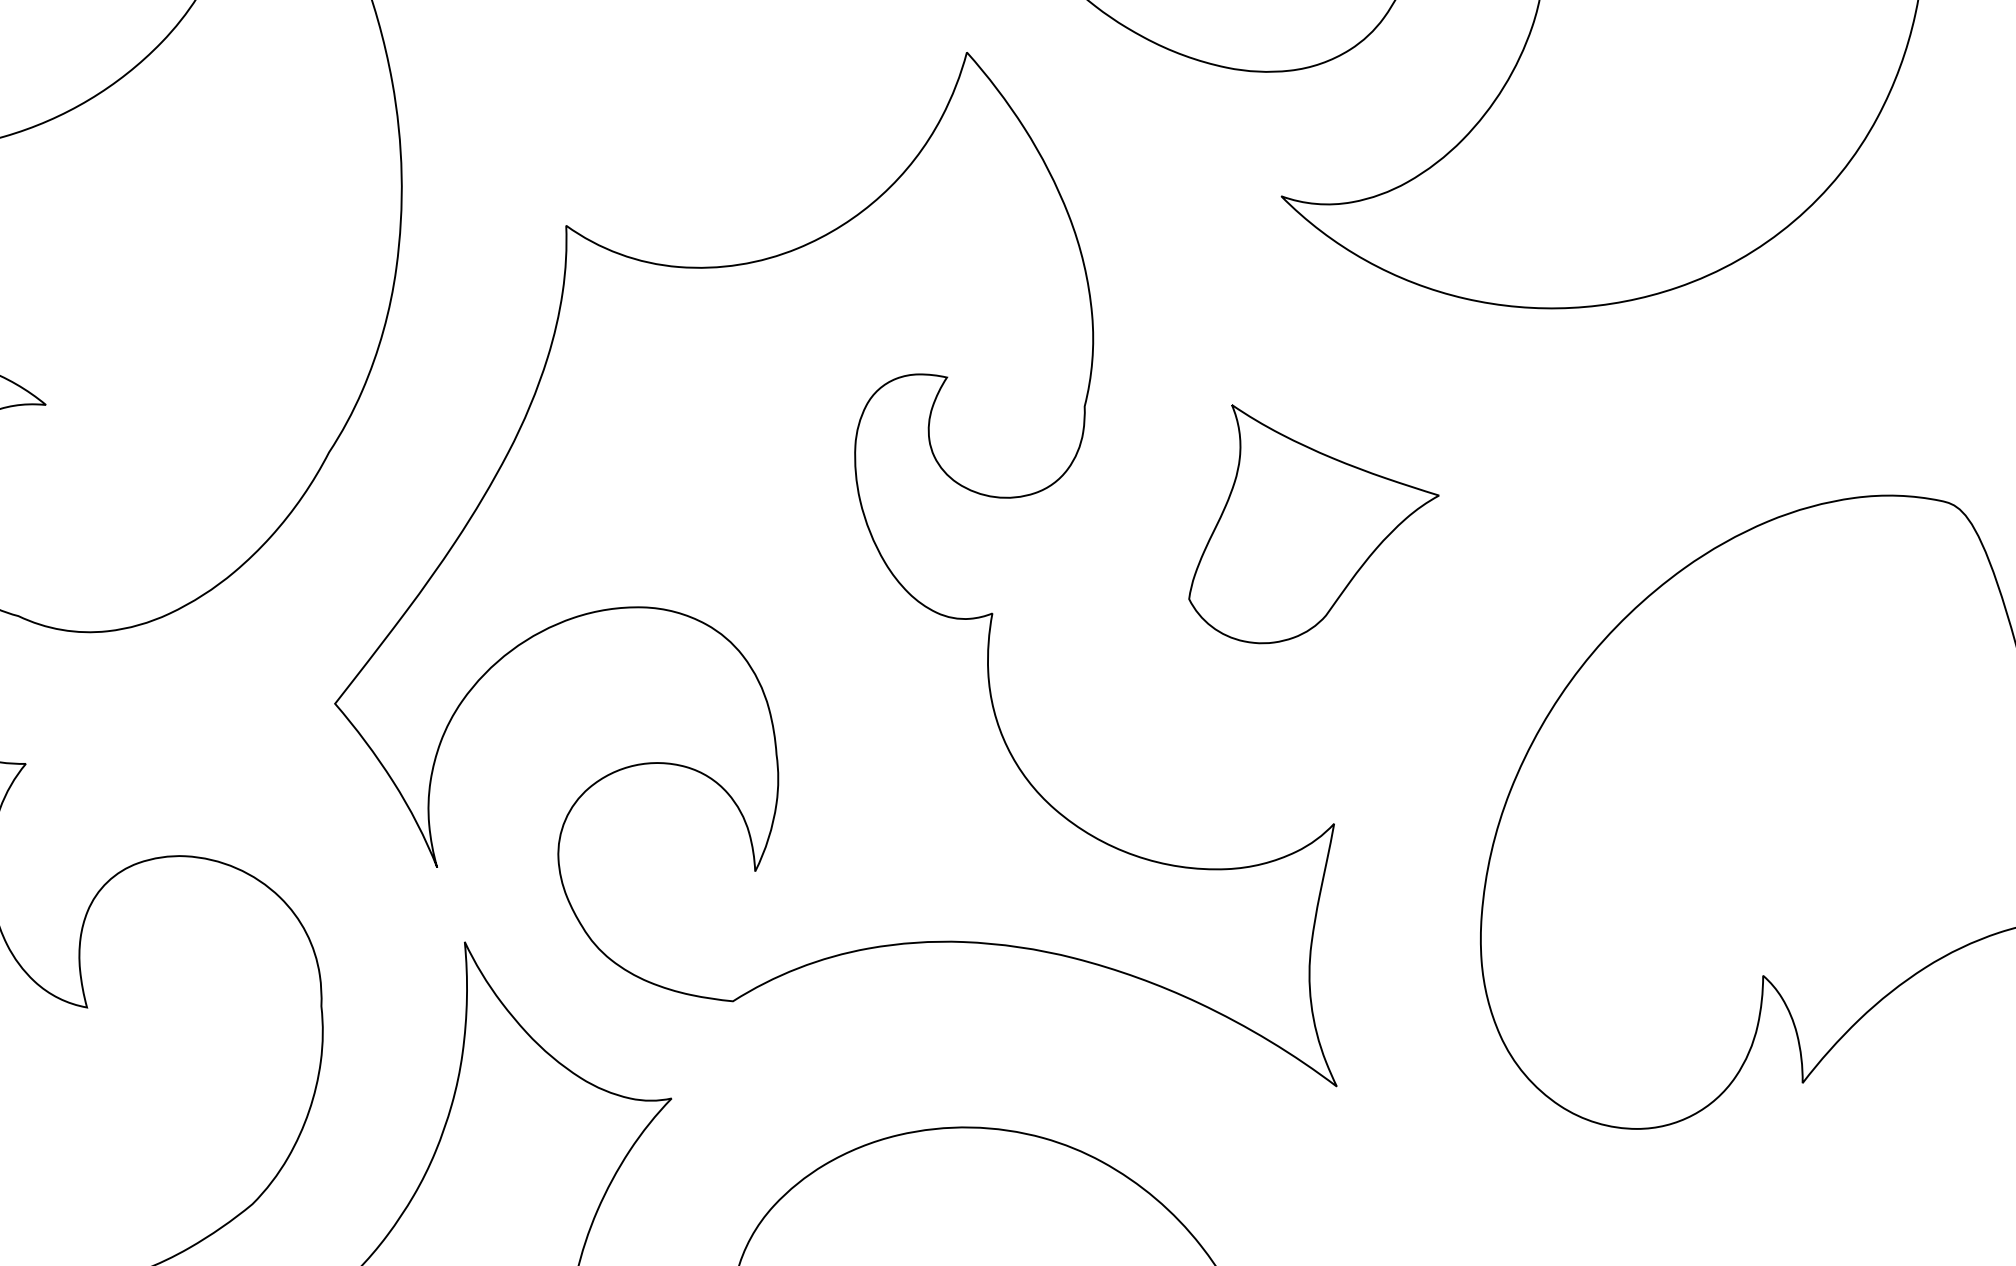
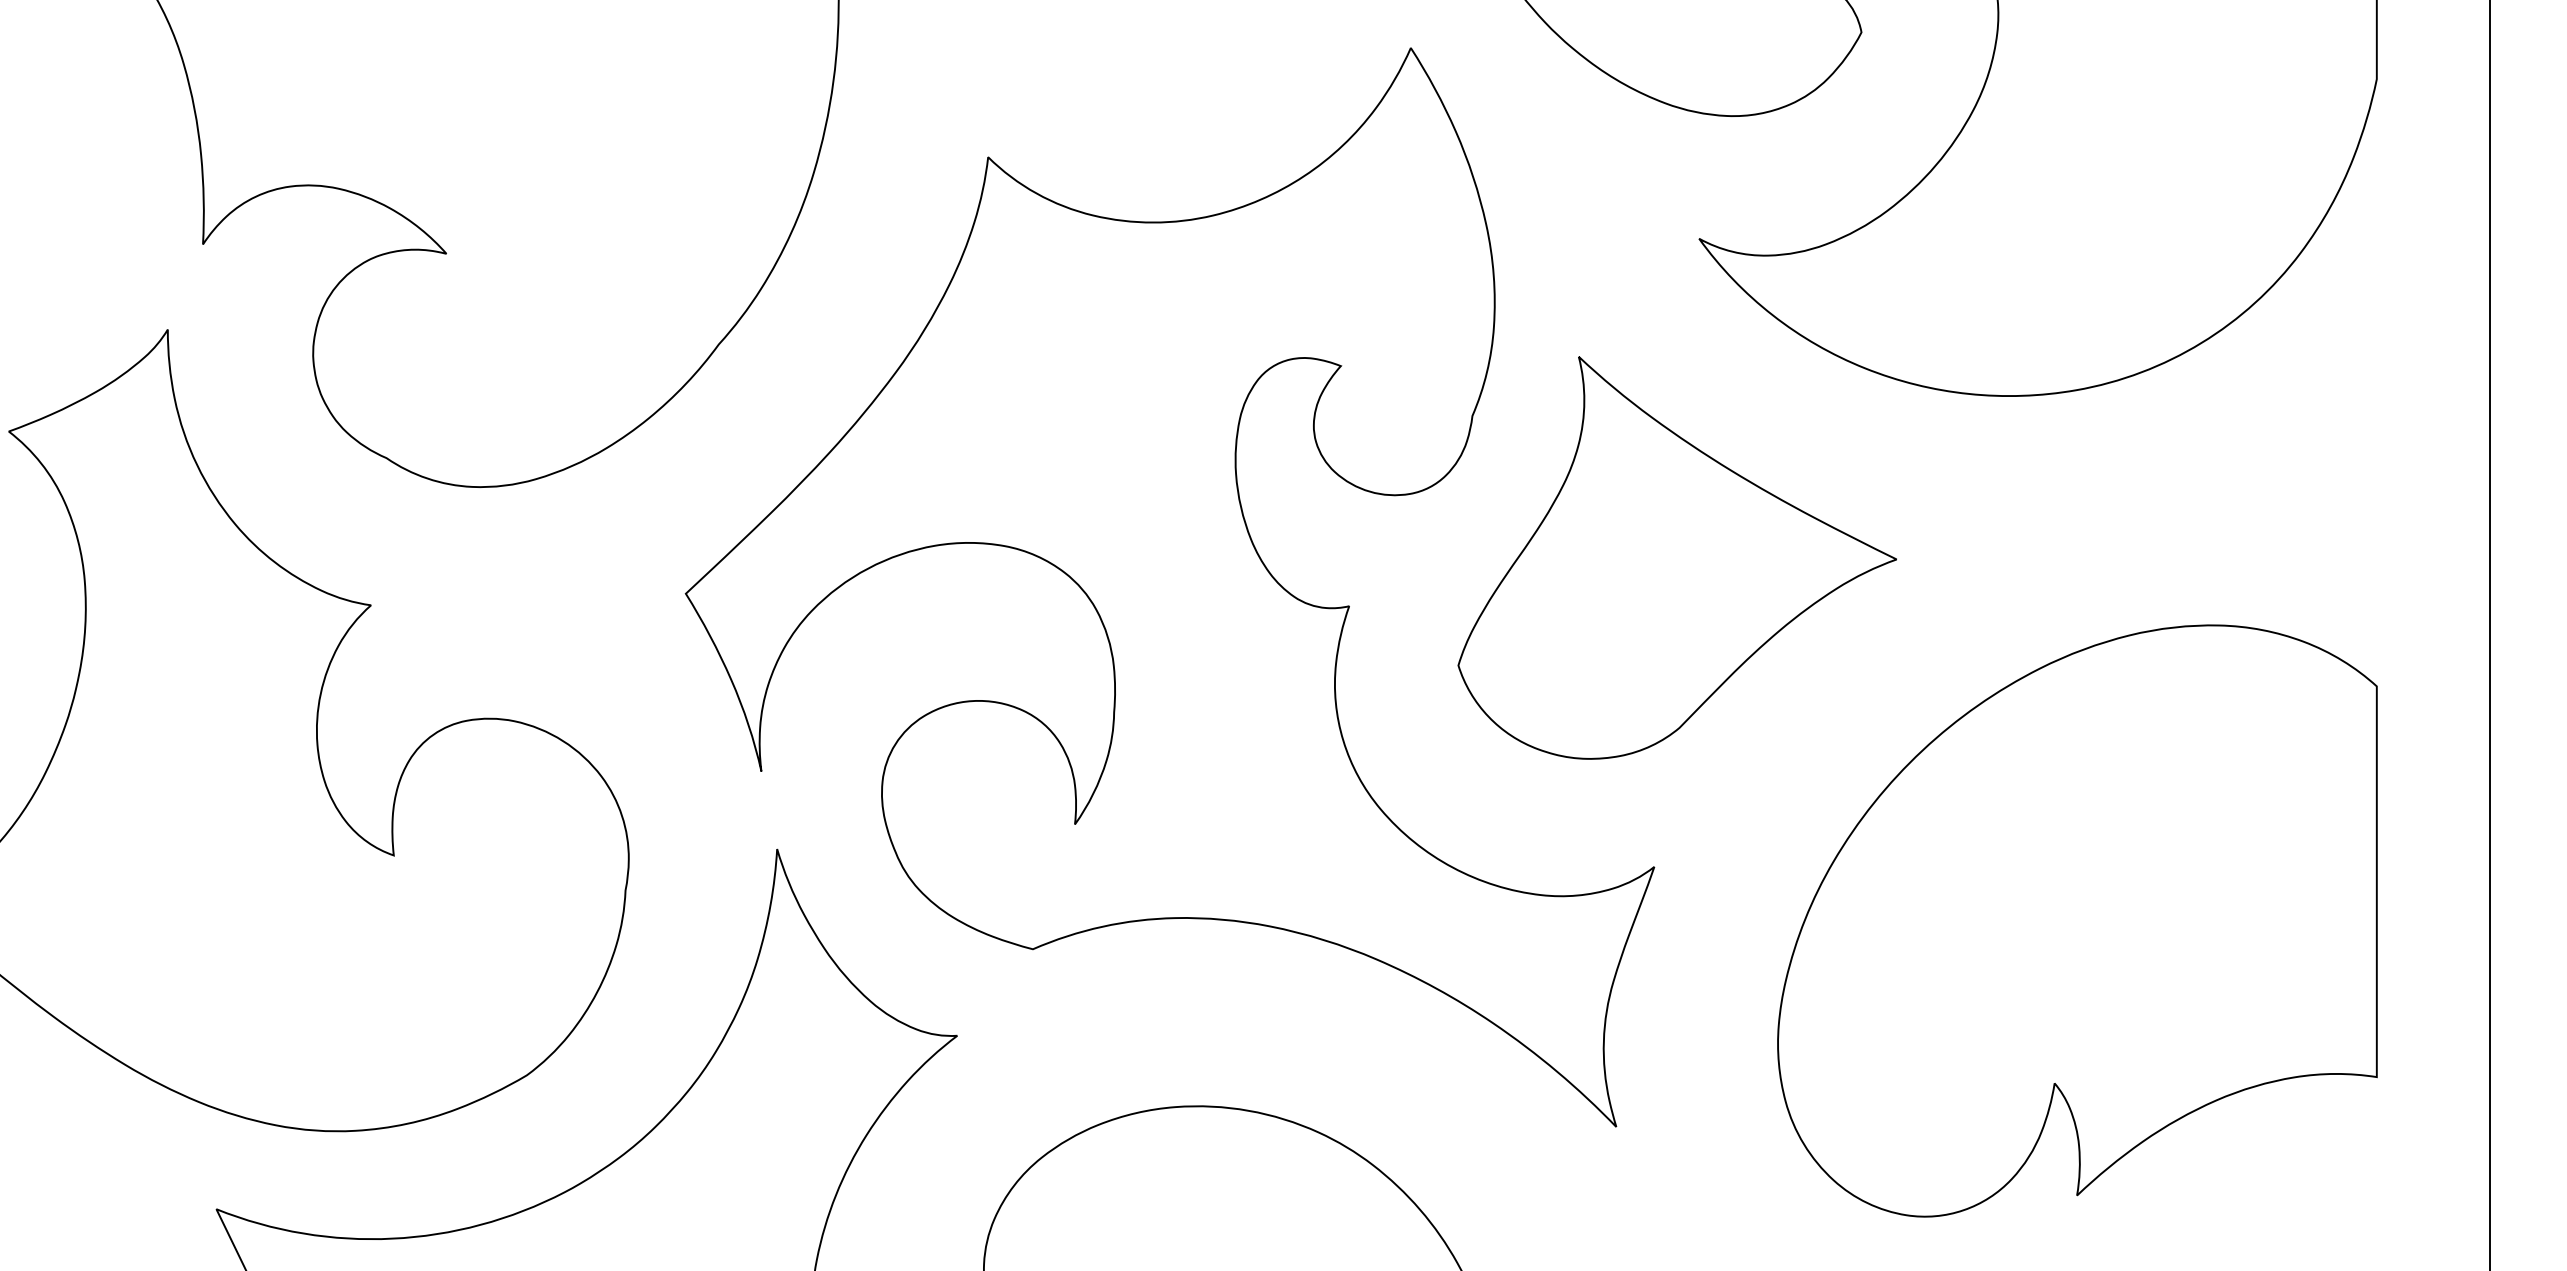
part: (1308, 514) -> (1676, 557), size x1.67

